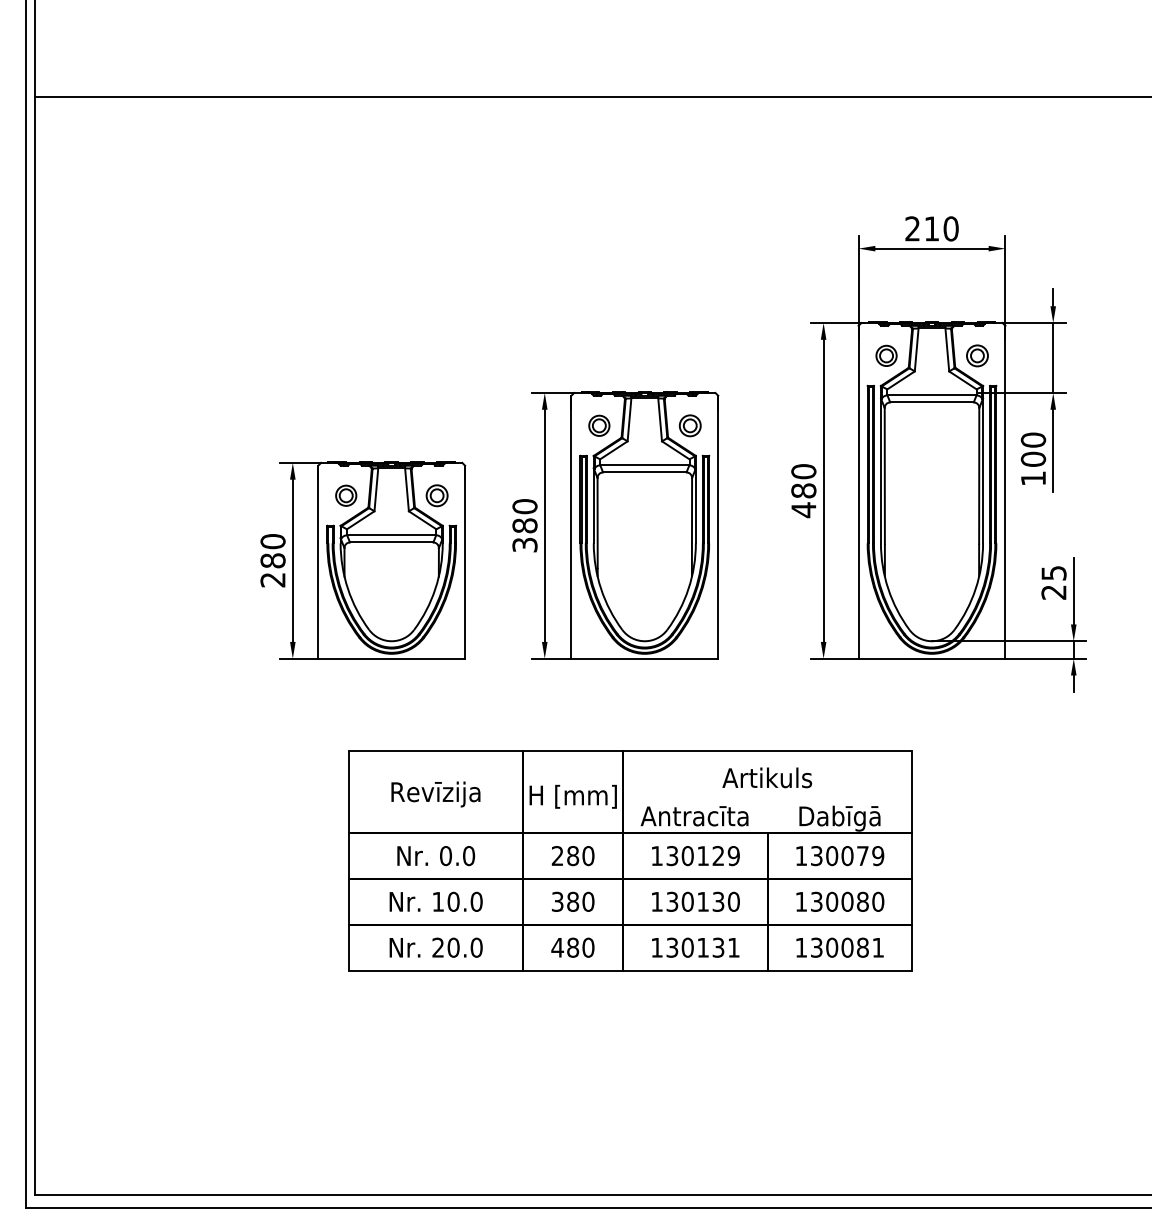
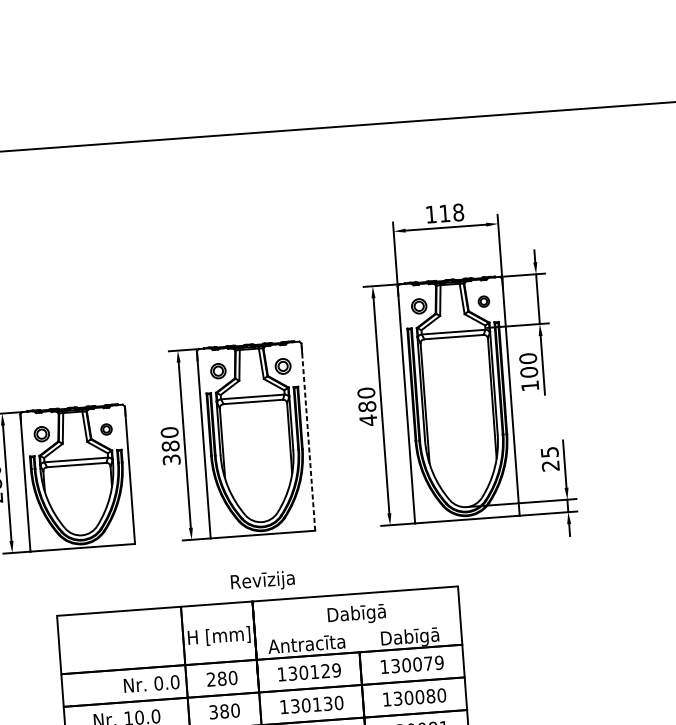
text: (931, 228) -> (444, 213), 210 -> 118
part: (977, 355) -> (483, 301), size x0.7
part: (436, 495) -> (106, 429), size x0.7
line: (718, 526) -> (308, 436), solid -> dashed
text: (767, 780) -> (356, 614), Artikuls -> Dabīgā
text: (435, 794) -> (262, 581), moved
text: (436, 856) -> (152, 684), moved

